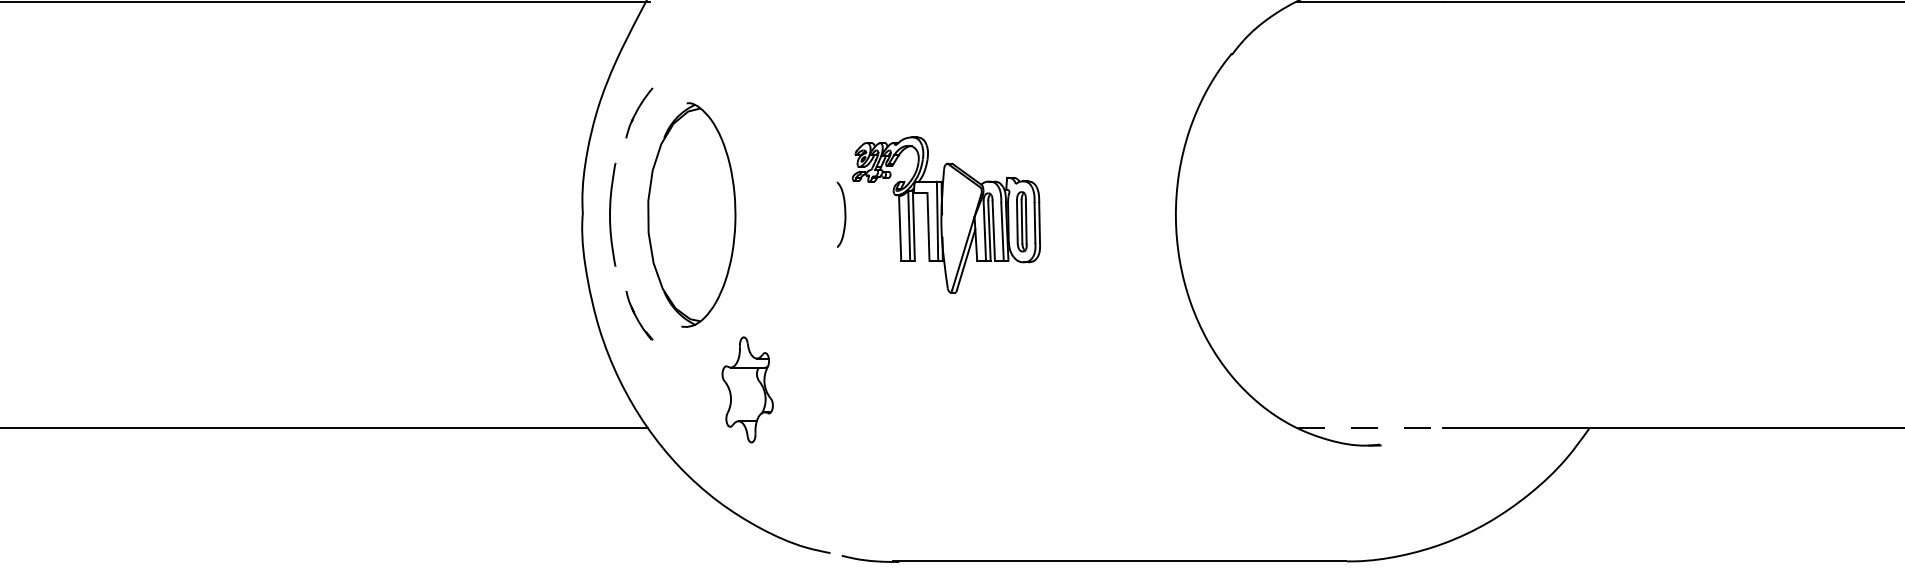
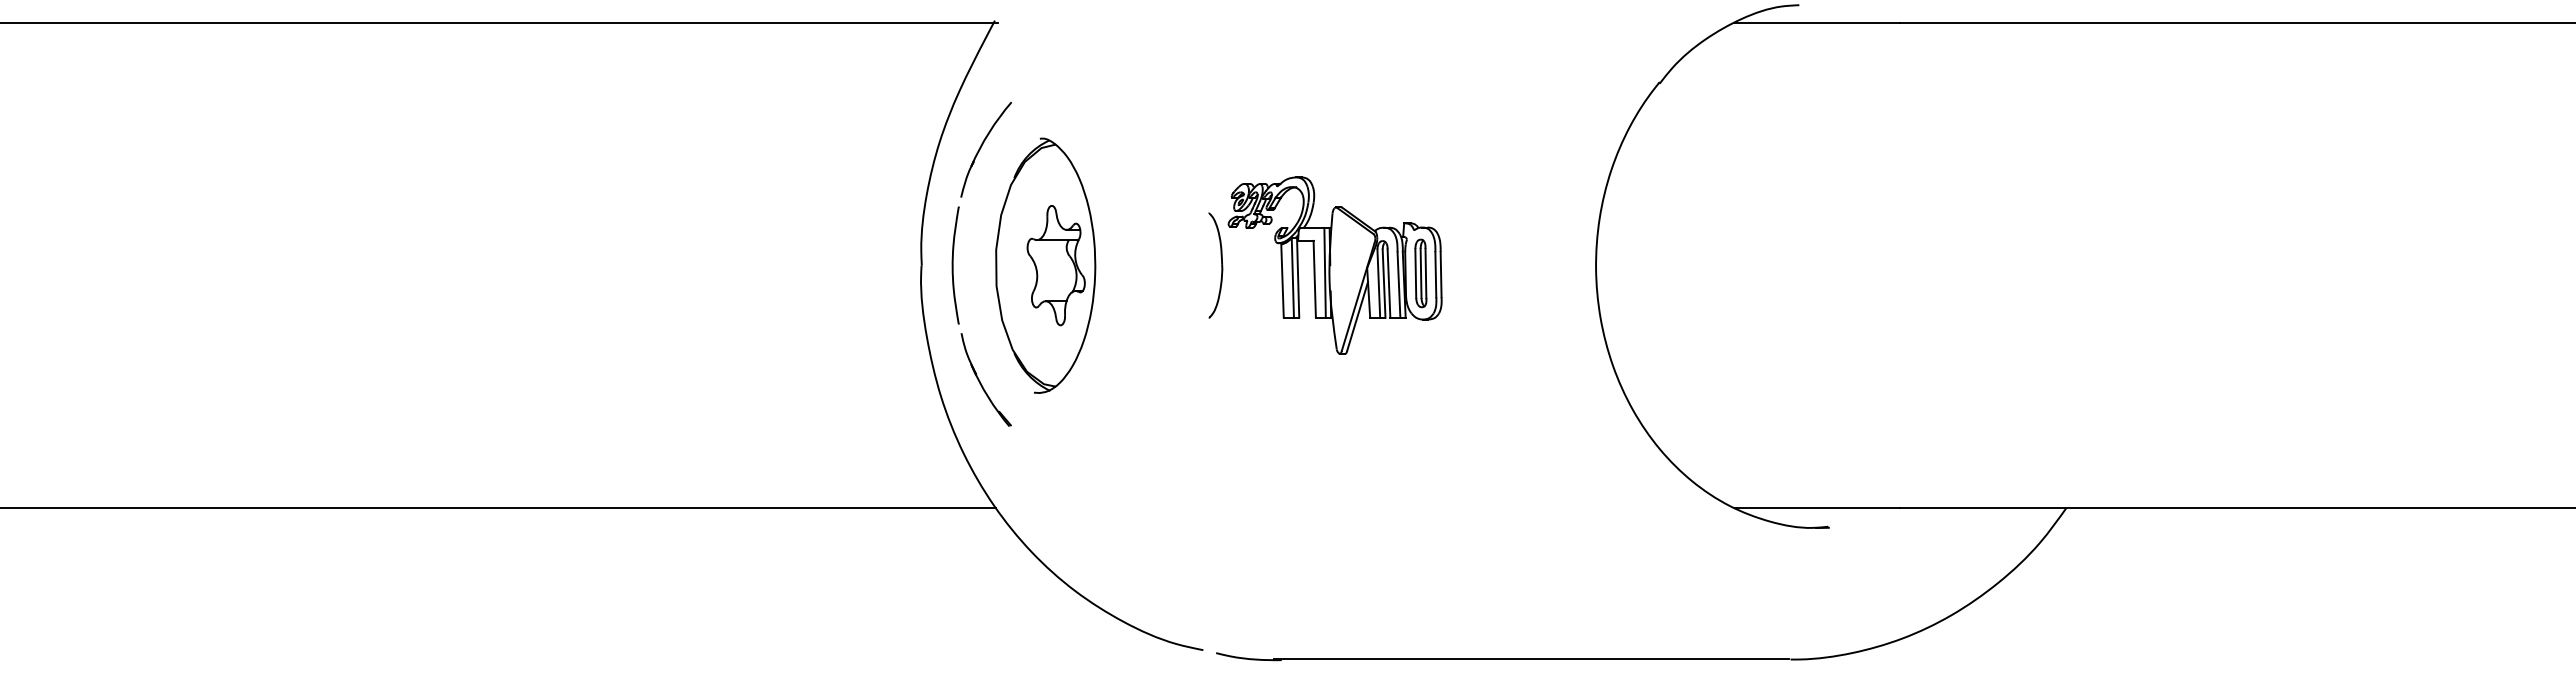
part: (638, 112) -> (985, 149), size x1.67
part: (841, 214) -> (1215, 265), size x1.43
part: (638, 315) -> (985, 379), size x1.67
part: (747, 389) -> (1055, 265), moved
line: (1370, 427) -> (1817, 507), dashed -> solid

